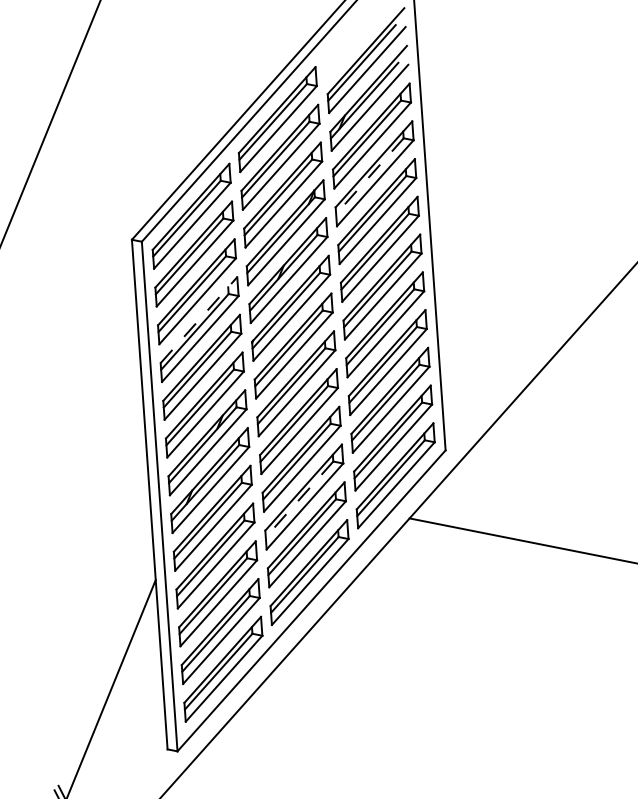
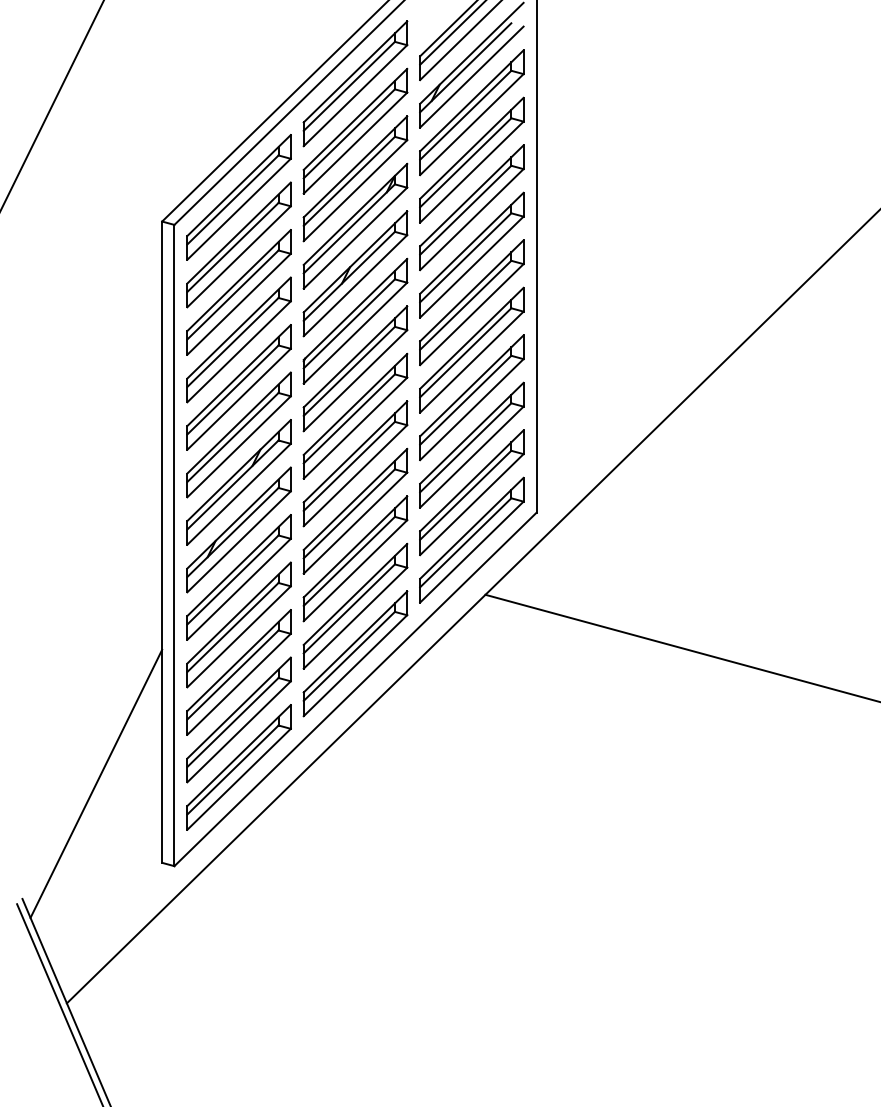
line: (369, 175) -> (465, 162), dashed -> solid
line: (199, 319) -> (239, 327), dashed -> solid
line: (299, 499) -> (349, 561), dashed -> solid

